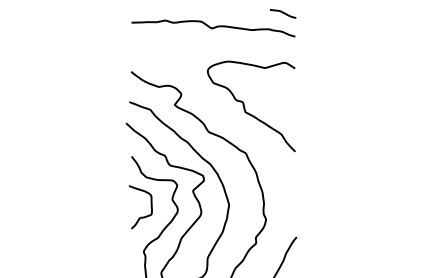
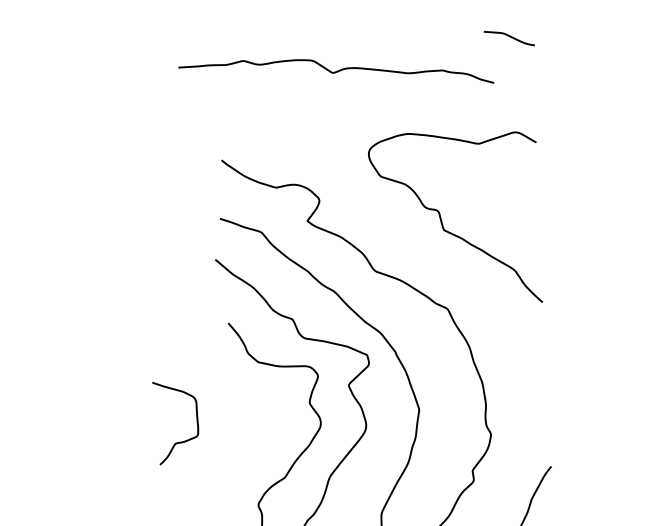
curve: (213, 28) -> (336, 72), moved
curve: (141, 216) -> (178, 440), moved

